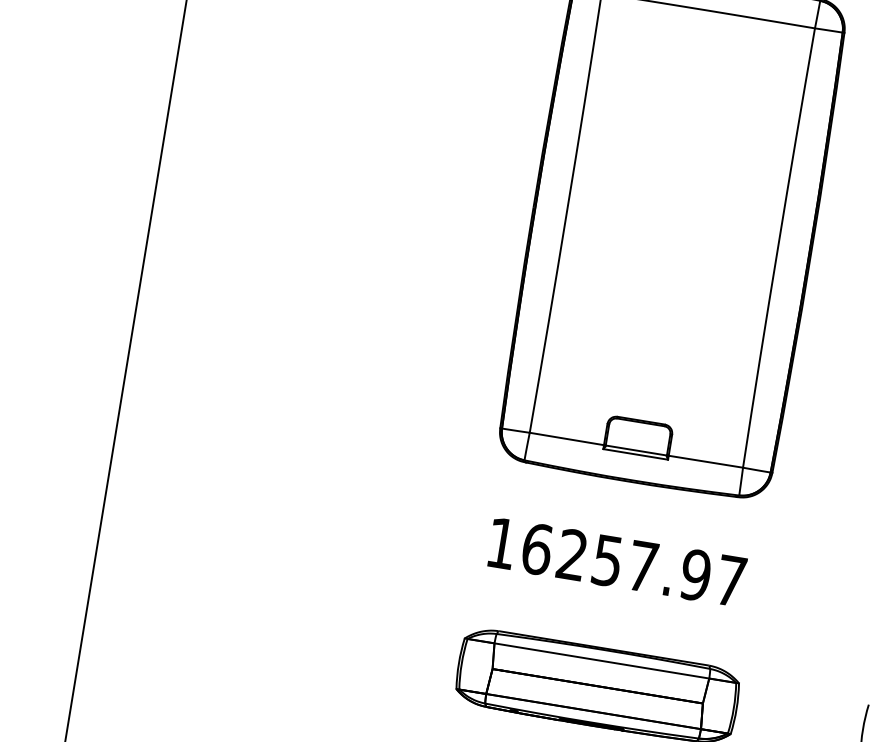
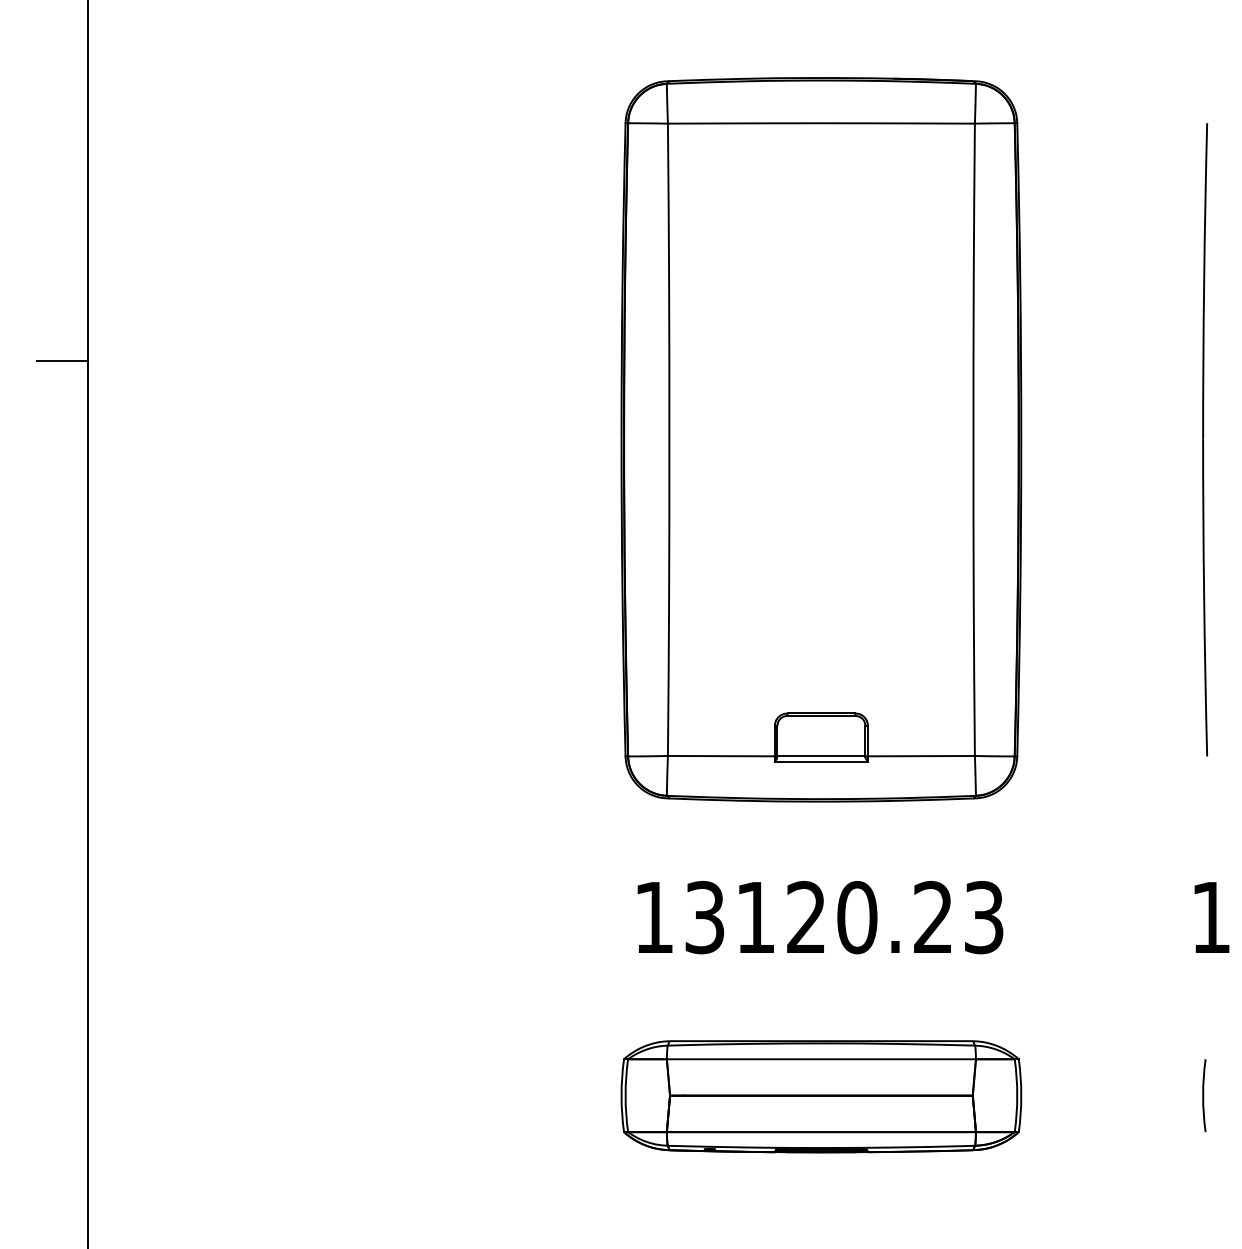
line: (154, 89) -> (62, 361), added
text: (634, 565) -> (844, 917), 16257.97 -> 13120.23

